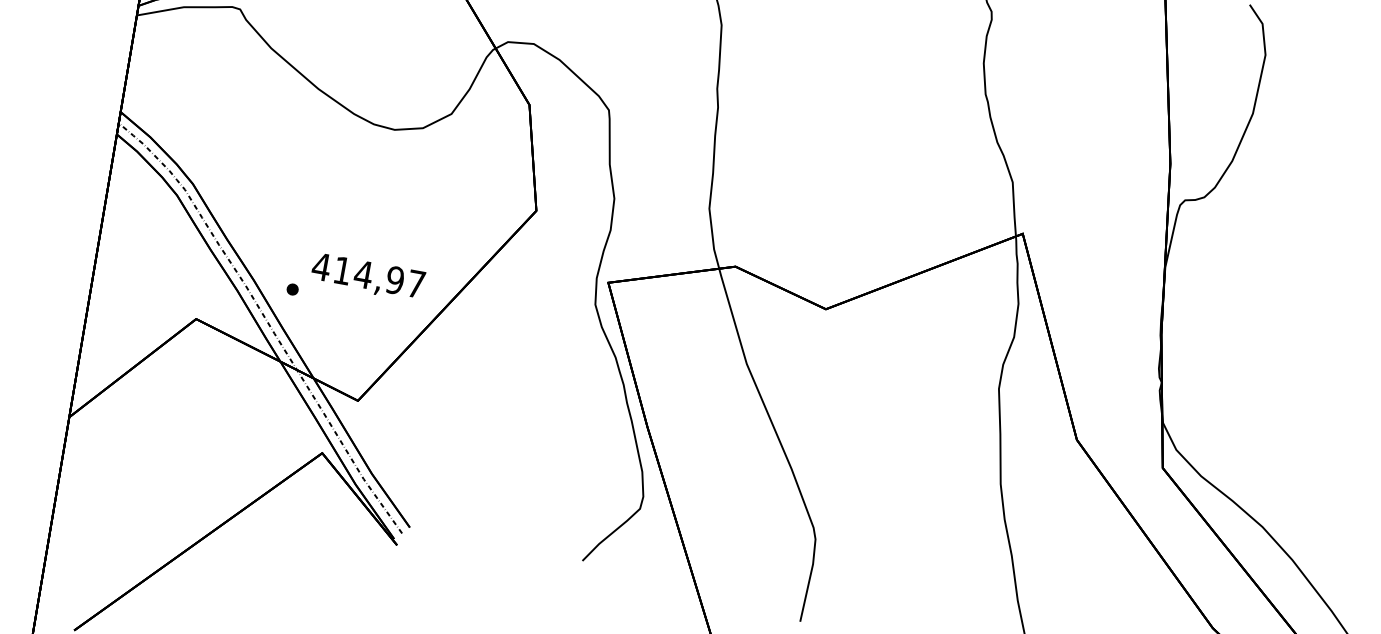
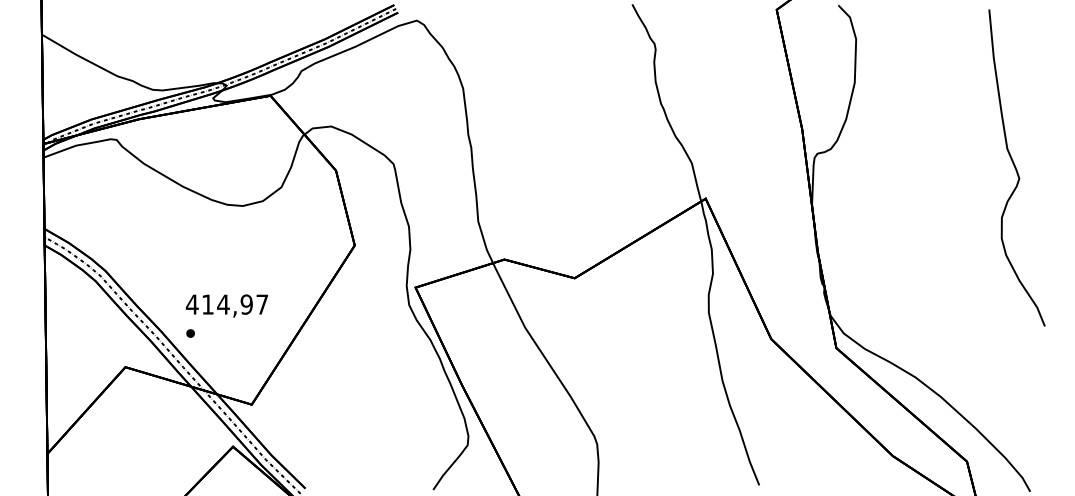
text: (367, 276) -> (226, 305), moved

